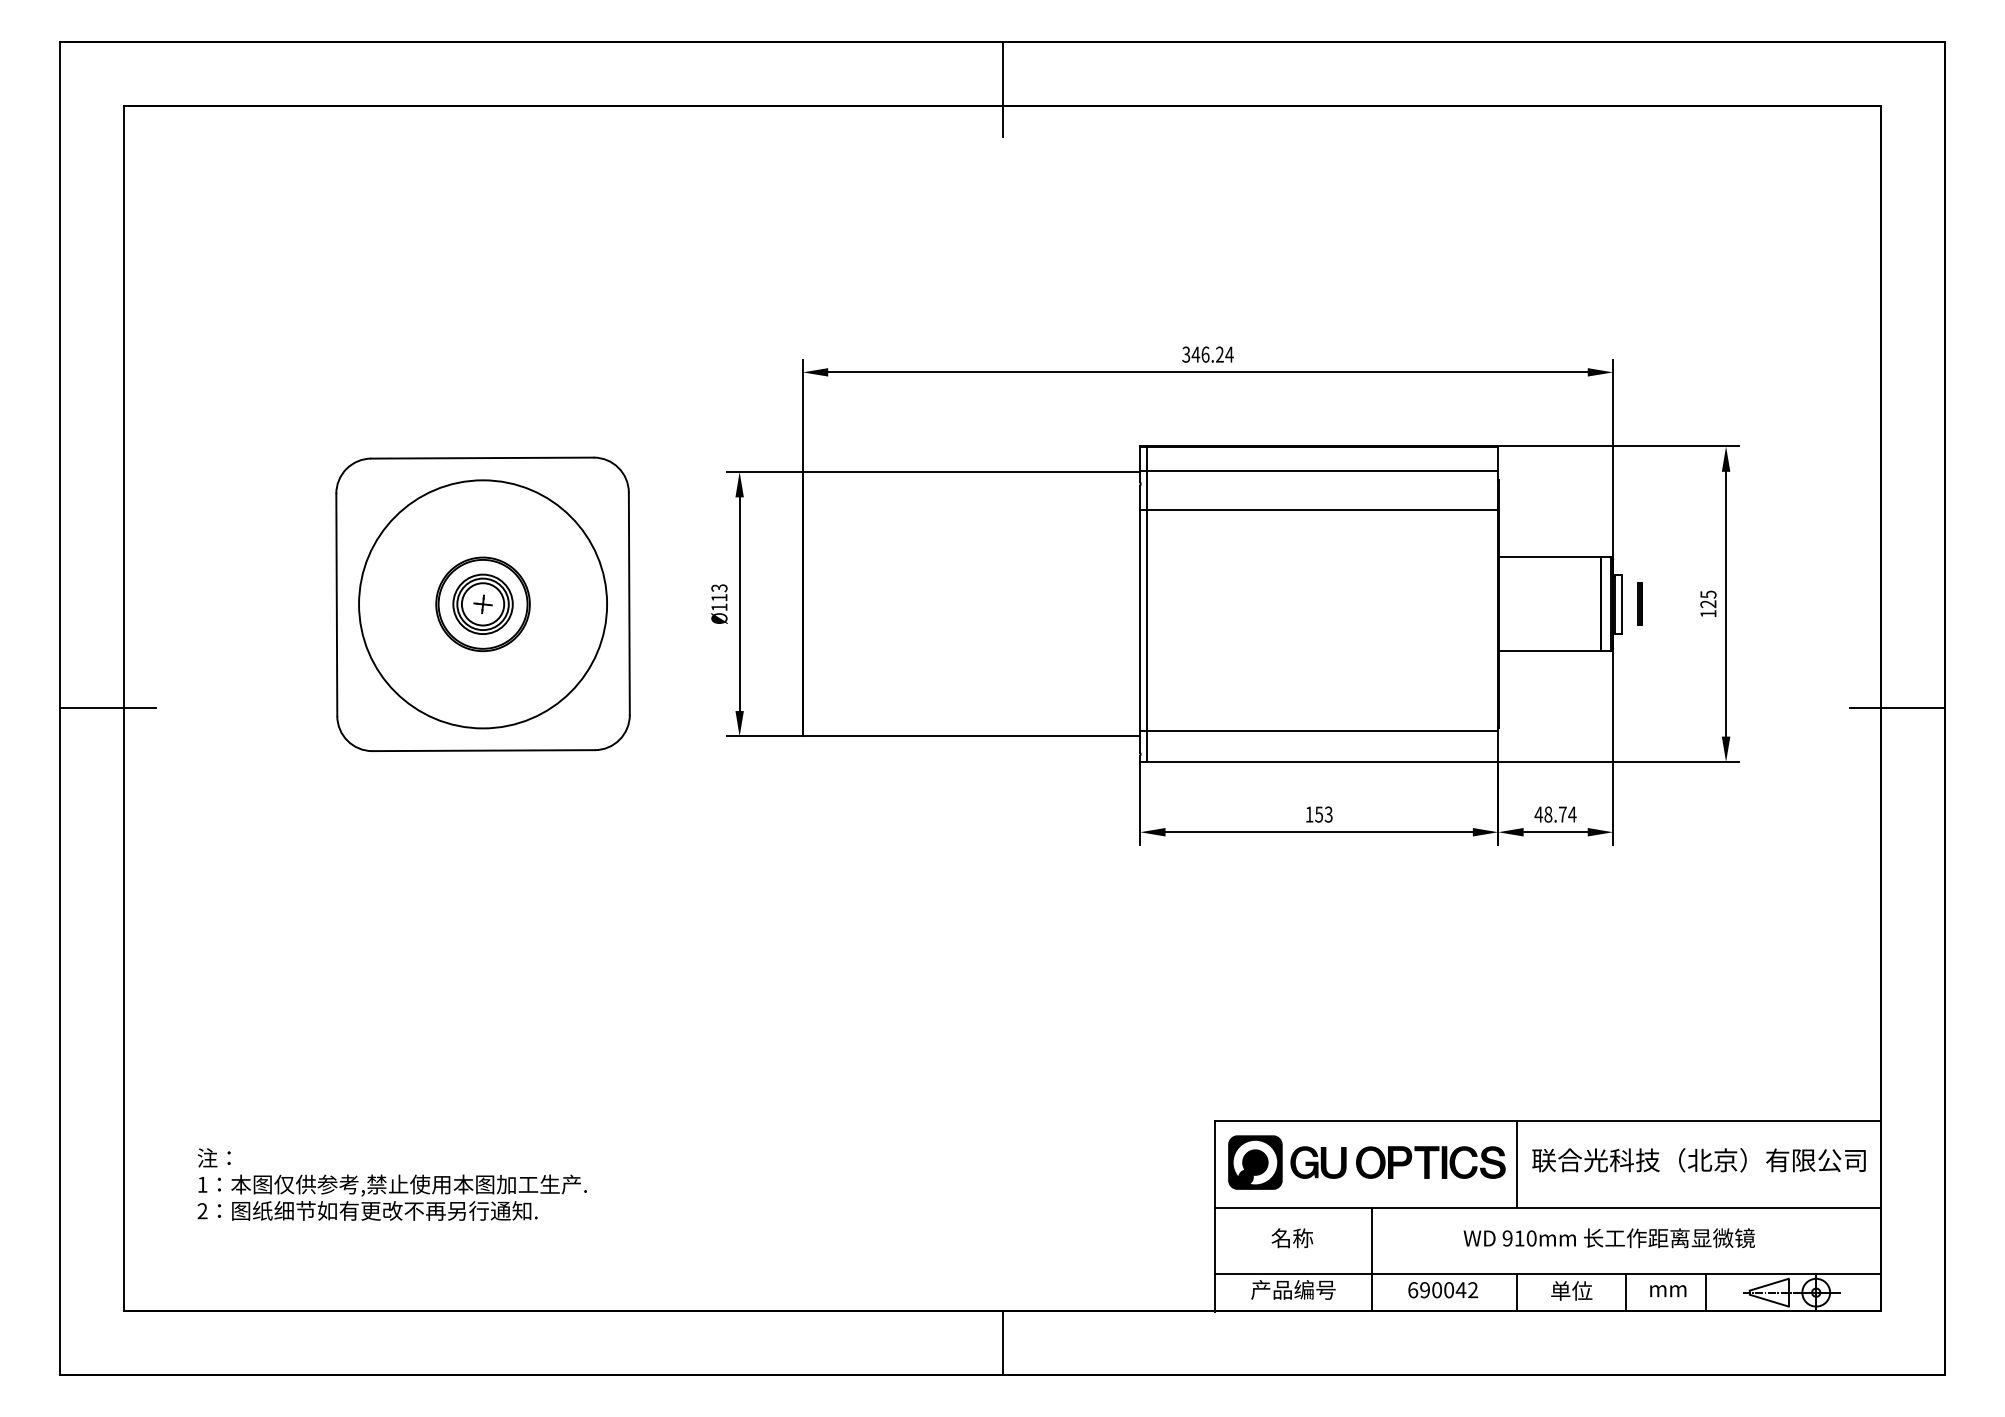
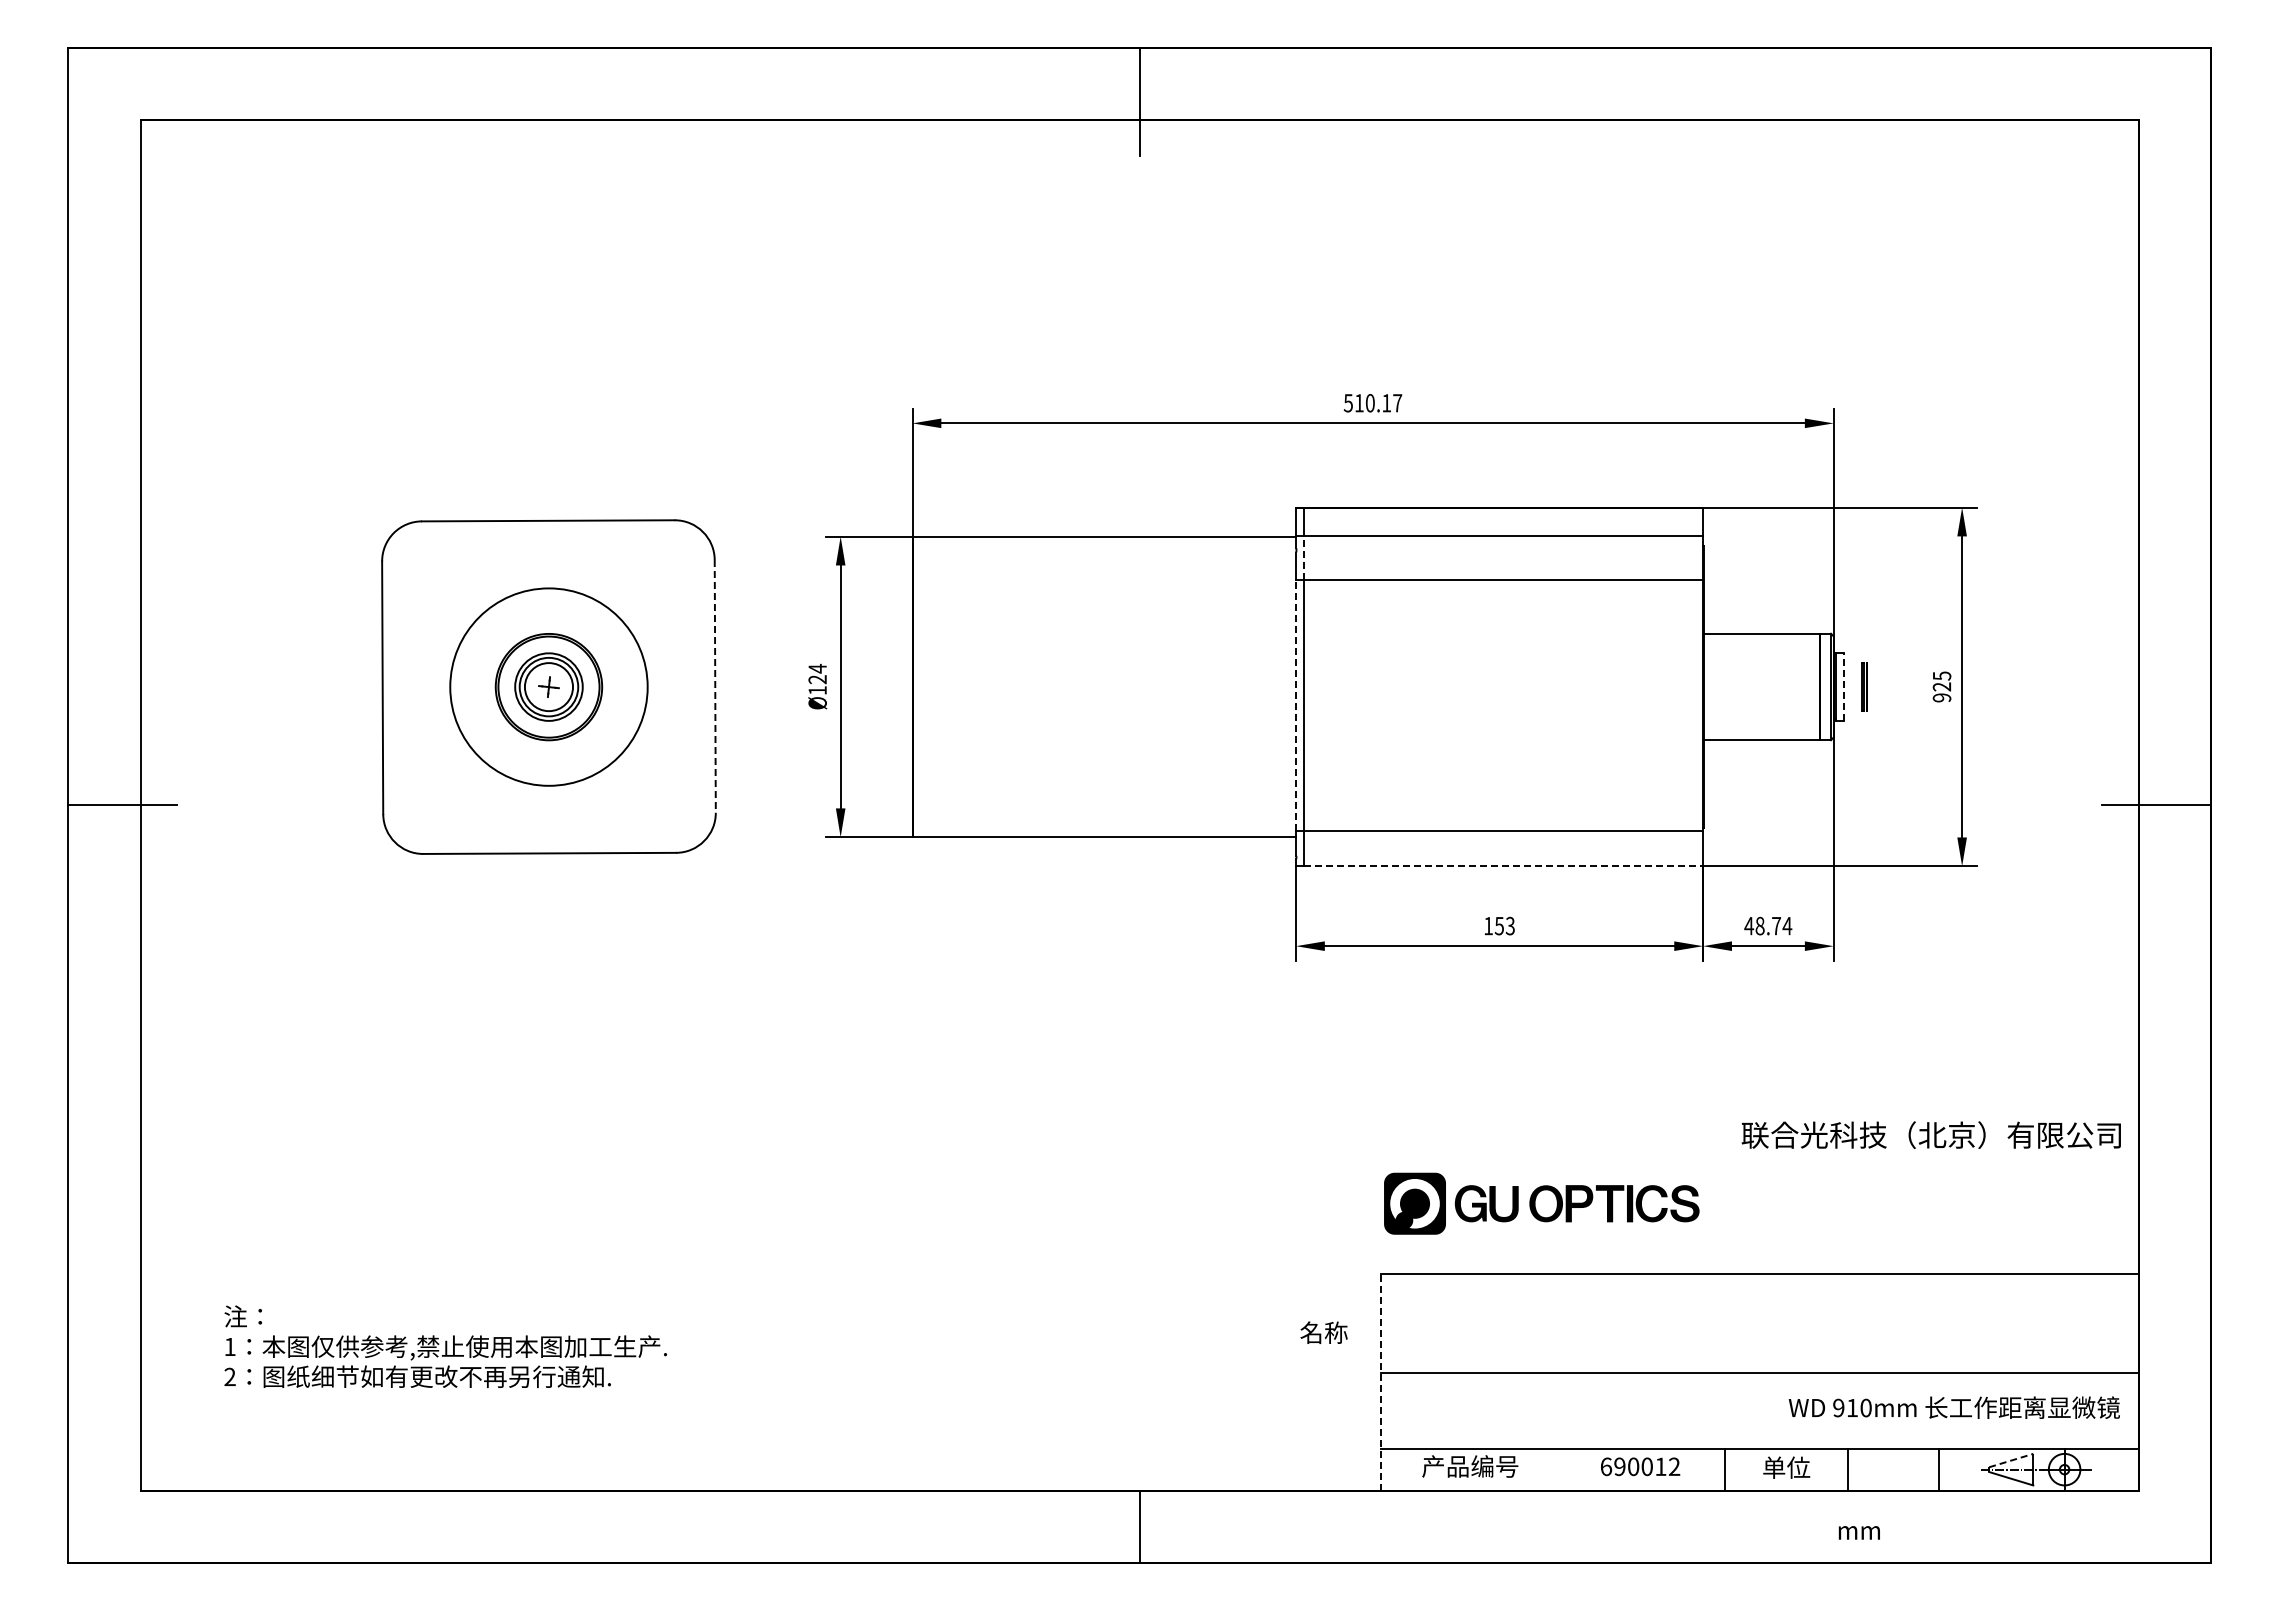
text: (1208, 354) -> (1373, 403), 346.24 -> 510.17
line: (1147, 490) -> (1304, 557), solid -> dashed
text: (719, 592) -> (817, 673), Ø113 -> Ø124
line: (629, 603) -> (715, 686), solid -> dashed
line: (1622, 603) -> (1844, 686), solid -> dashed
circle: (482, 604) -> (548, 687), size x0.7
text: (1707, 613) -> (1941, 697), 125 -> 925
line: (1140, 620) -> (1296, 705), solid -> dashed
line: (1322, 762) -> (1503, 866), solid -> dashed
text: (1698, 1159) -> (1930, 1134), moved
part: (1366, 1162) -> (1541, 1203), moved
line: (1517, 1164) -> (1724, 1323), removed
line: (1215, 1216) -> (1381, 1382), solid -> dashed
text: (1291, 1238) -> (1323, 1332), moved
text: (1608, 1238) -> (1953, 1407), moved
line: (1371, 1259) -> (1559, 1431), removed
line: (1769, 1284) -> (2011, 1460), solid -> dashed
text: (1460, 1289) -> (1660, 1466), 690042 -> 690012
text: (1667, 1290) -> (1858, 1532), moved

